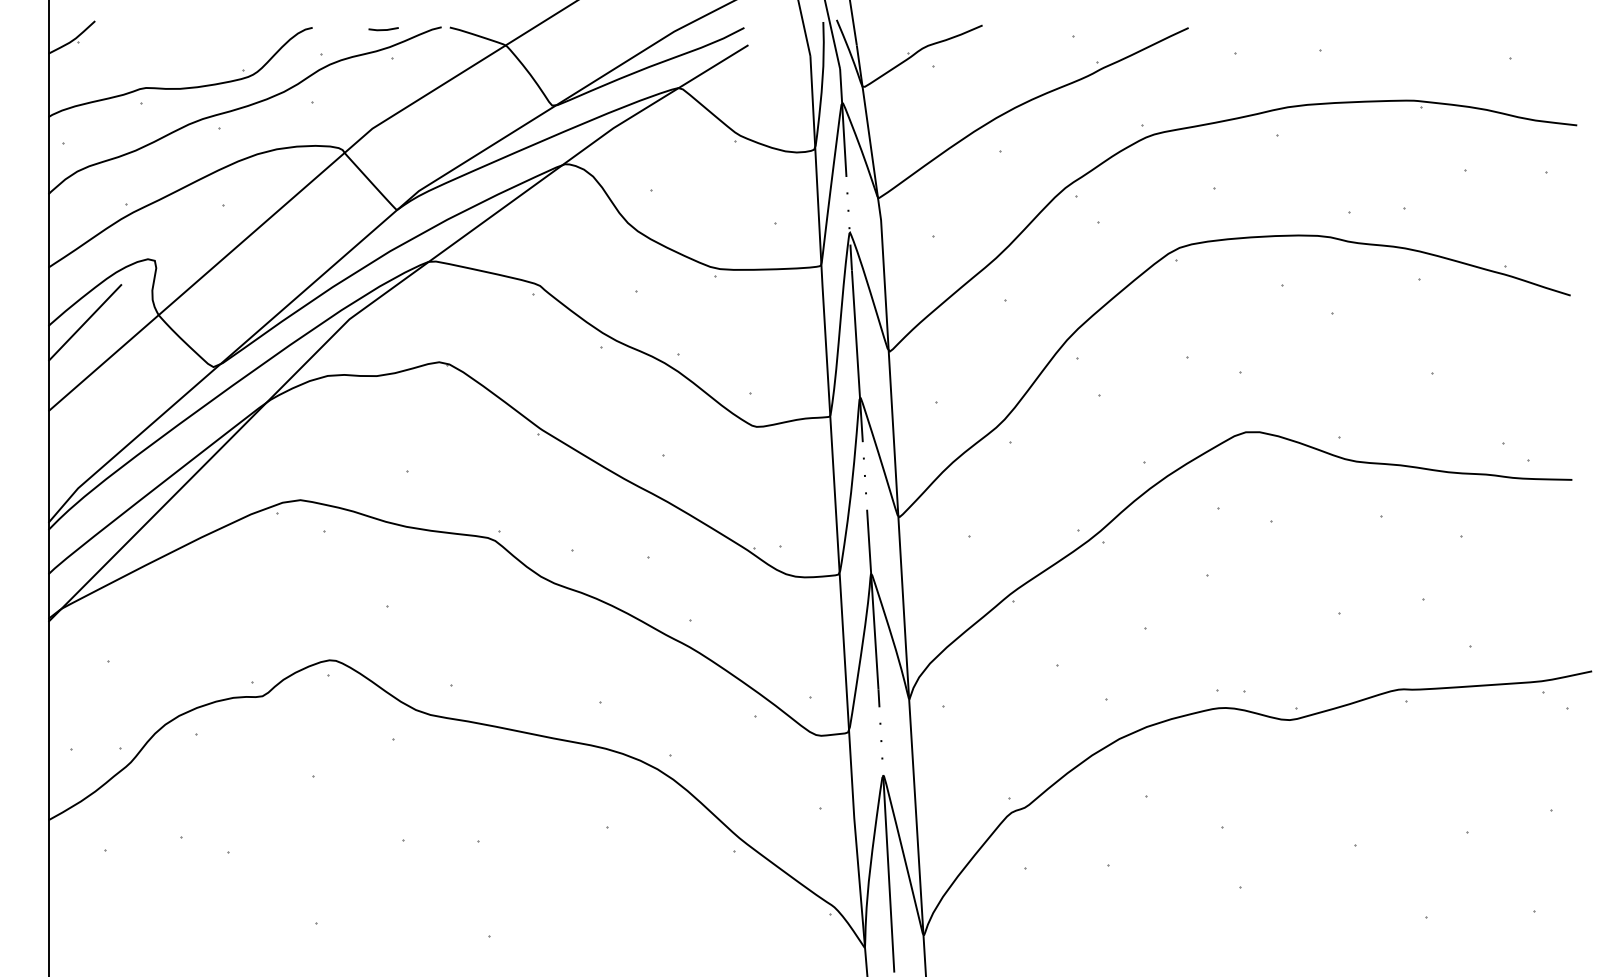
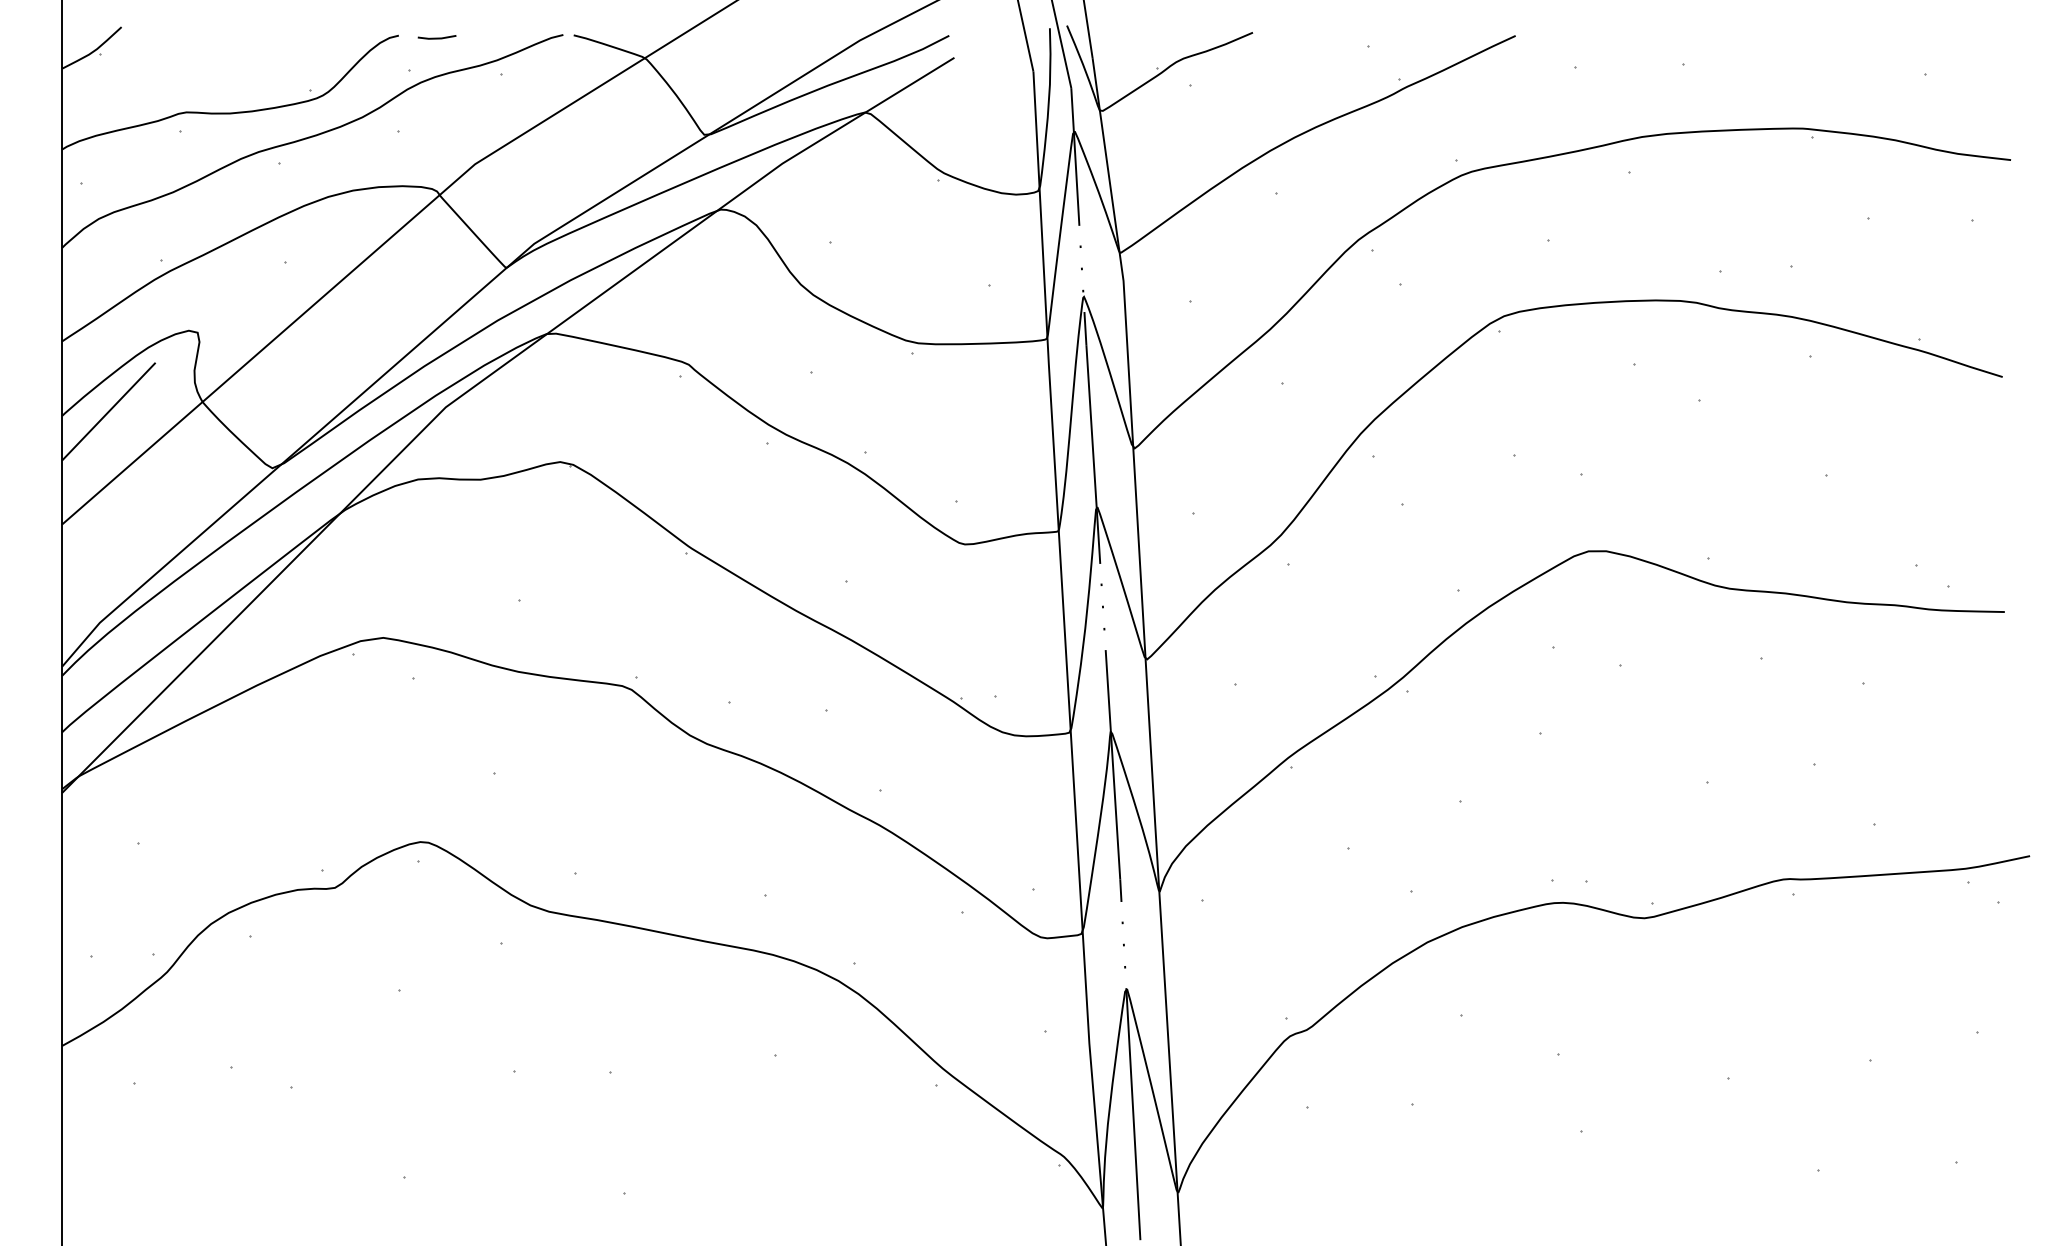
line: (383, 29) -> (436, 37), moved

